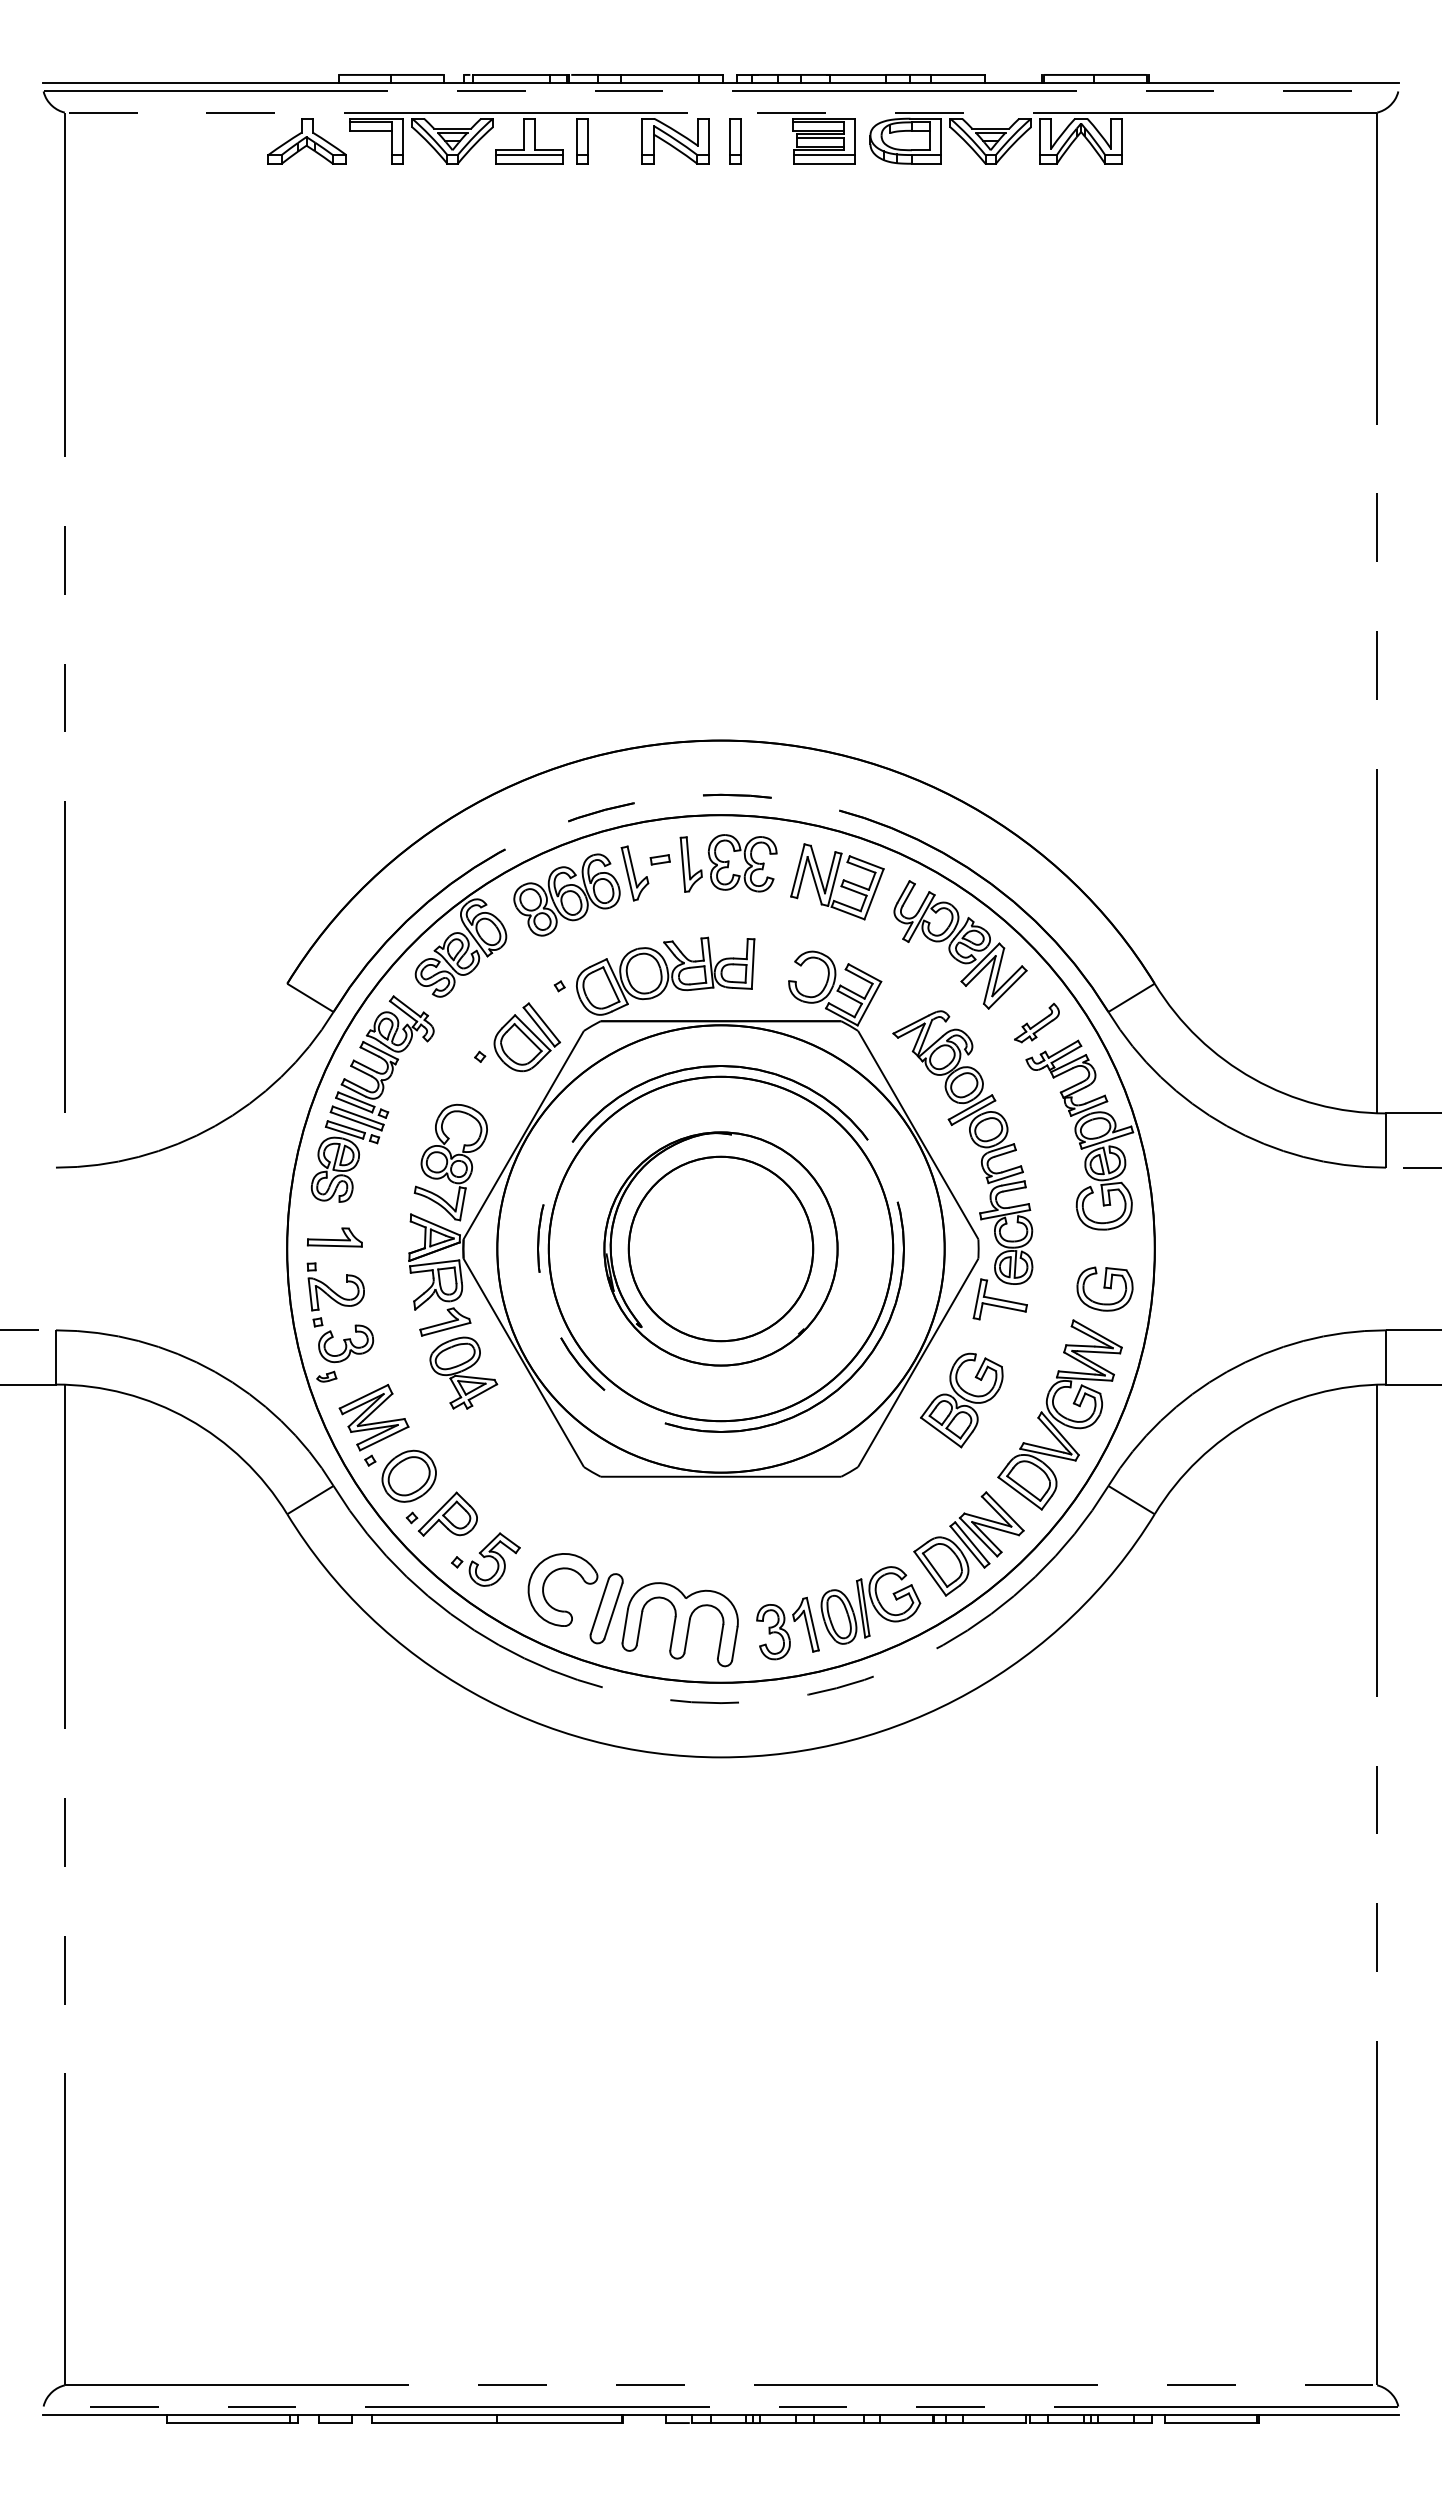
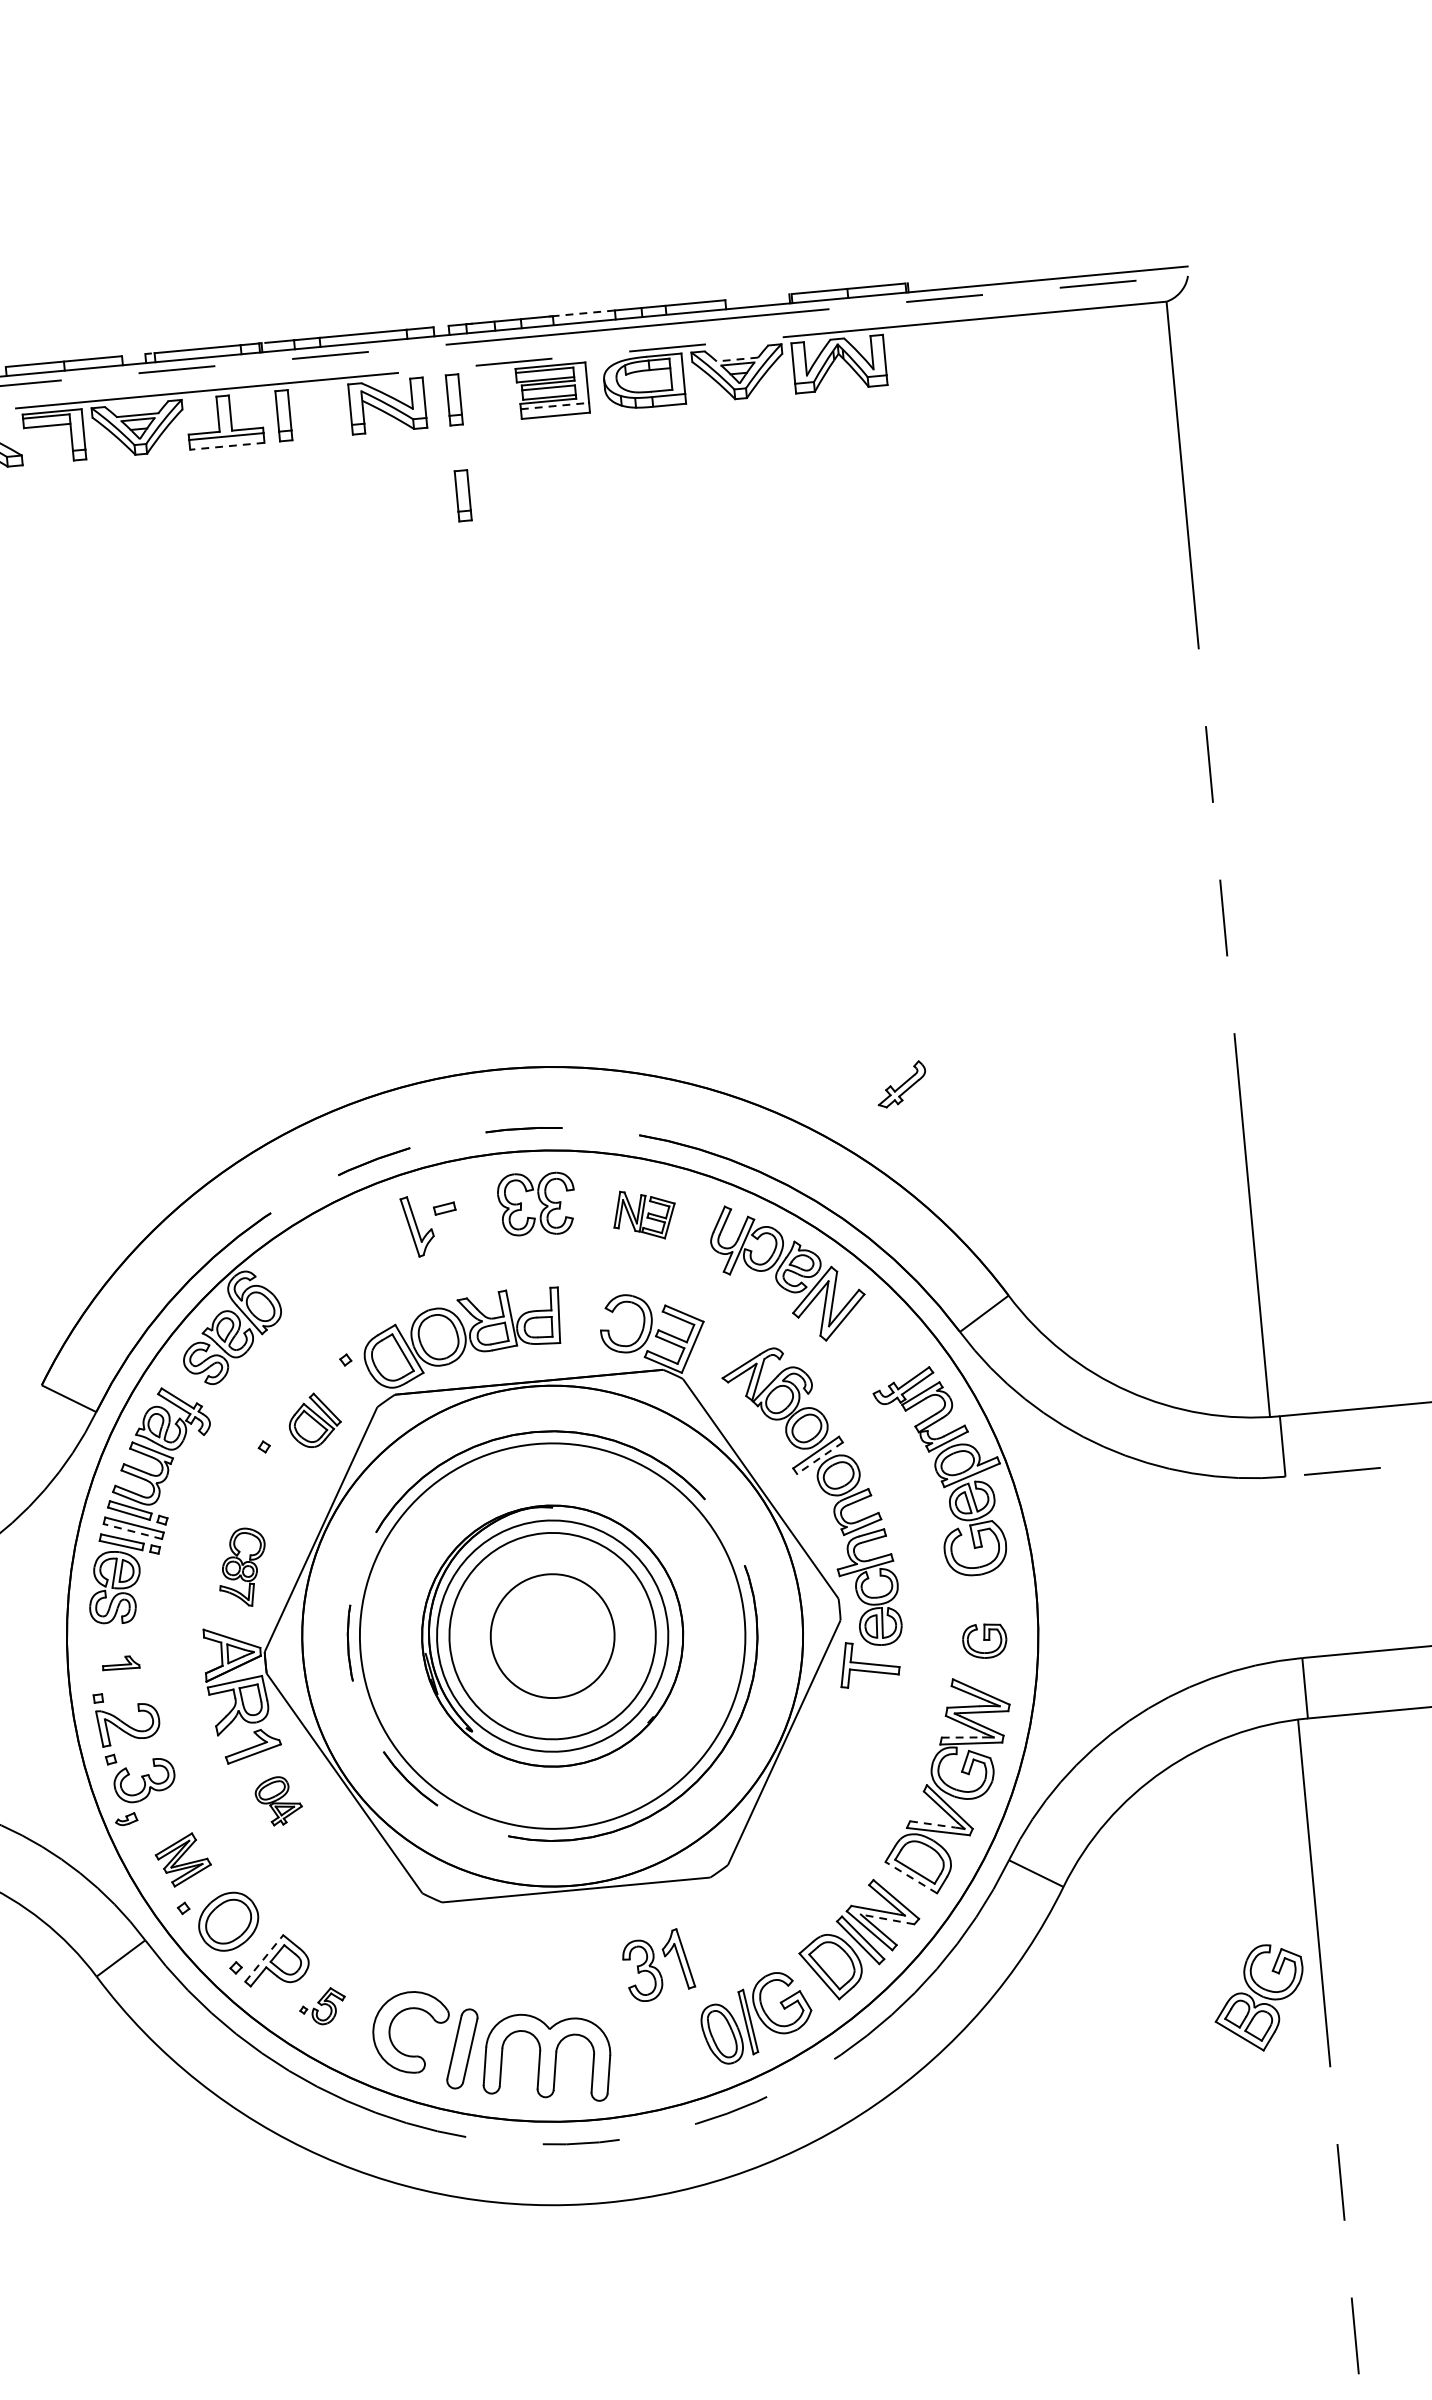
line: (857, 74) -> (583, 312), solid -> dashed
line: (990, 128) -> (737, 359), solid -> dashed
line: (824, 155) -> (554, 406), solid -> dashed
line: (529, 163) -> (226, 446), solid -> dashed
part: (735, 227) -> (463, 496), added
part: (690, 864) -> (478, 1210), removed
part: (837, 881) -> (644, 1214), size x0.6
part: (566, 894) -> (343, 1256), removed
part: (1036, 1022) -> (901, 1083), moved
part: (527, 1037) -> (315, 1420), size x0.7
line: (973, 1112) -> (819, 1457), solid -> dashed
line: (356, 1121) -> (133, 1531), solid -> dashed
part: (450, 1162) -> (242, 1567), size x0.6
part: (334, 1237) -> (120, 1663), size x0.6
circle: (720, 1248) -> (552, 1635), size x0.6
circle: (720, 1248) -> (552, 1635), size x0.6
part: (1104, 1288) -> (984, 1640), size x0.7
part: (463, 1372) -> (278, 1800), size x0.6
line: (1076, 1372) -> (961, 1737), solid -> dashed
part: (961, 1400) -> (1259, 1998), moved
part: (373, 1417) -> (182, 1859), size x0.7
line: (1044, 1447) -> (933, 1823), solid -> dashed
line: (1020, 1493) -> (911, 1877), solid -> dashed
line: (437, 1511) -> (263, 1958), solid -> dashed
line: (995, 1528) -> (887, 1919), solid -> dashed
part: (485, 1559) -> (322, 2006), size x0.6
part: (787, 1628) -> (657, 1965), moved

